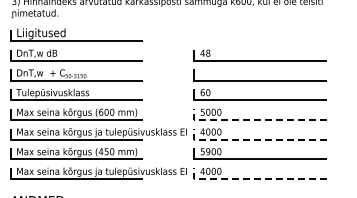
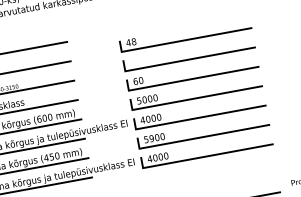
line: (254, 120) -> (191, 99), dashed -> solid
line: (254, 139) -> (195, 118), dashed -> solid
line: (254, 179) -> (202, 157), dashed -> solid

